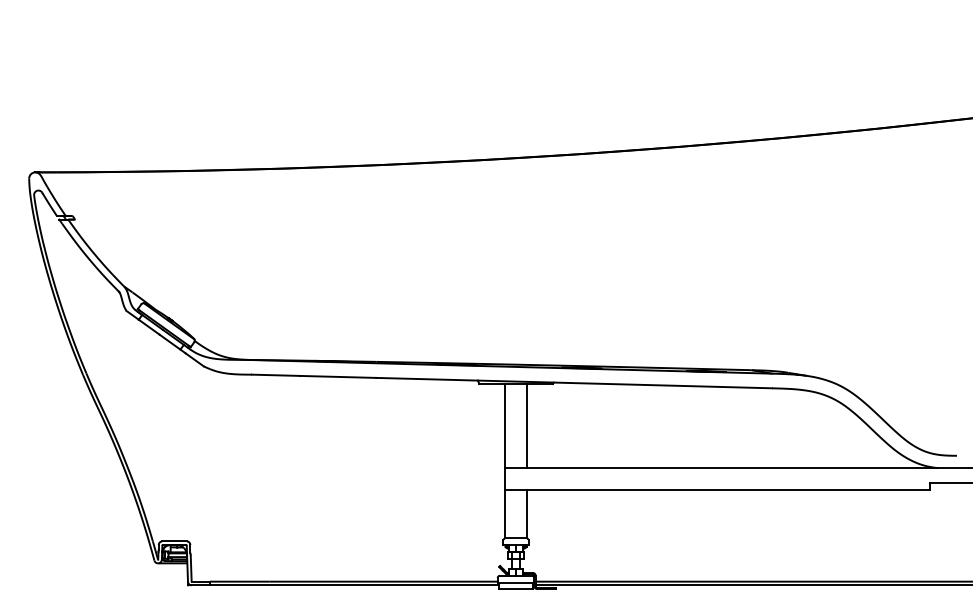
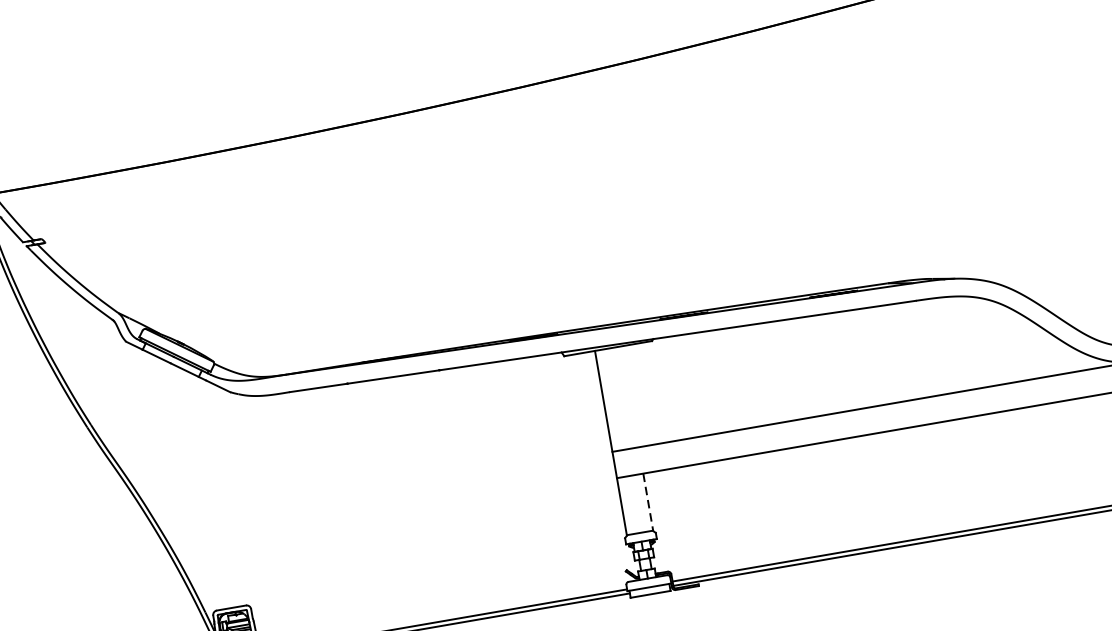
line: (527, 425) -> (630, 396), removed
line: (527, 514) -> (648, 502), solid -> dashed

